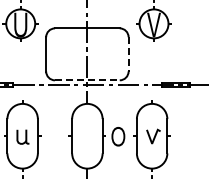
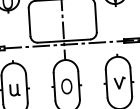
line: (128, 54) -> (95, 18), dashed -> solid
line: (87, 80) -> (64, 41), dashed -> solid
text: (118, 136) -> (66, 86), moved

